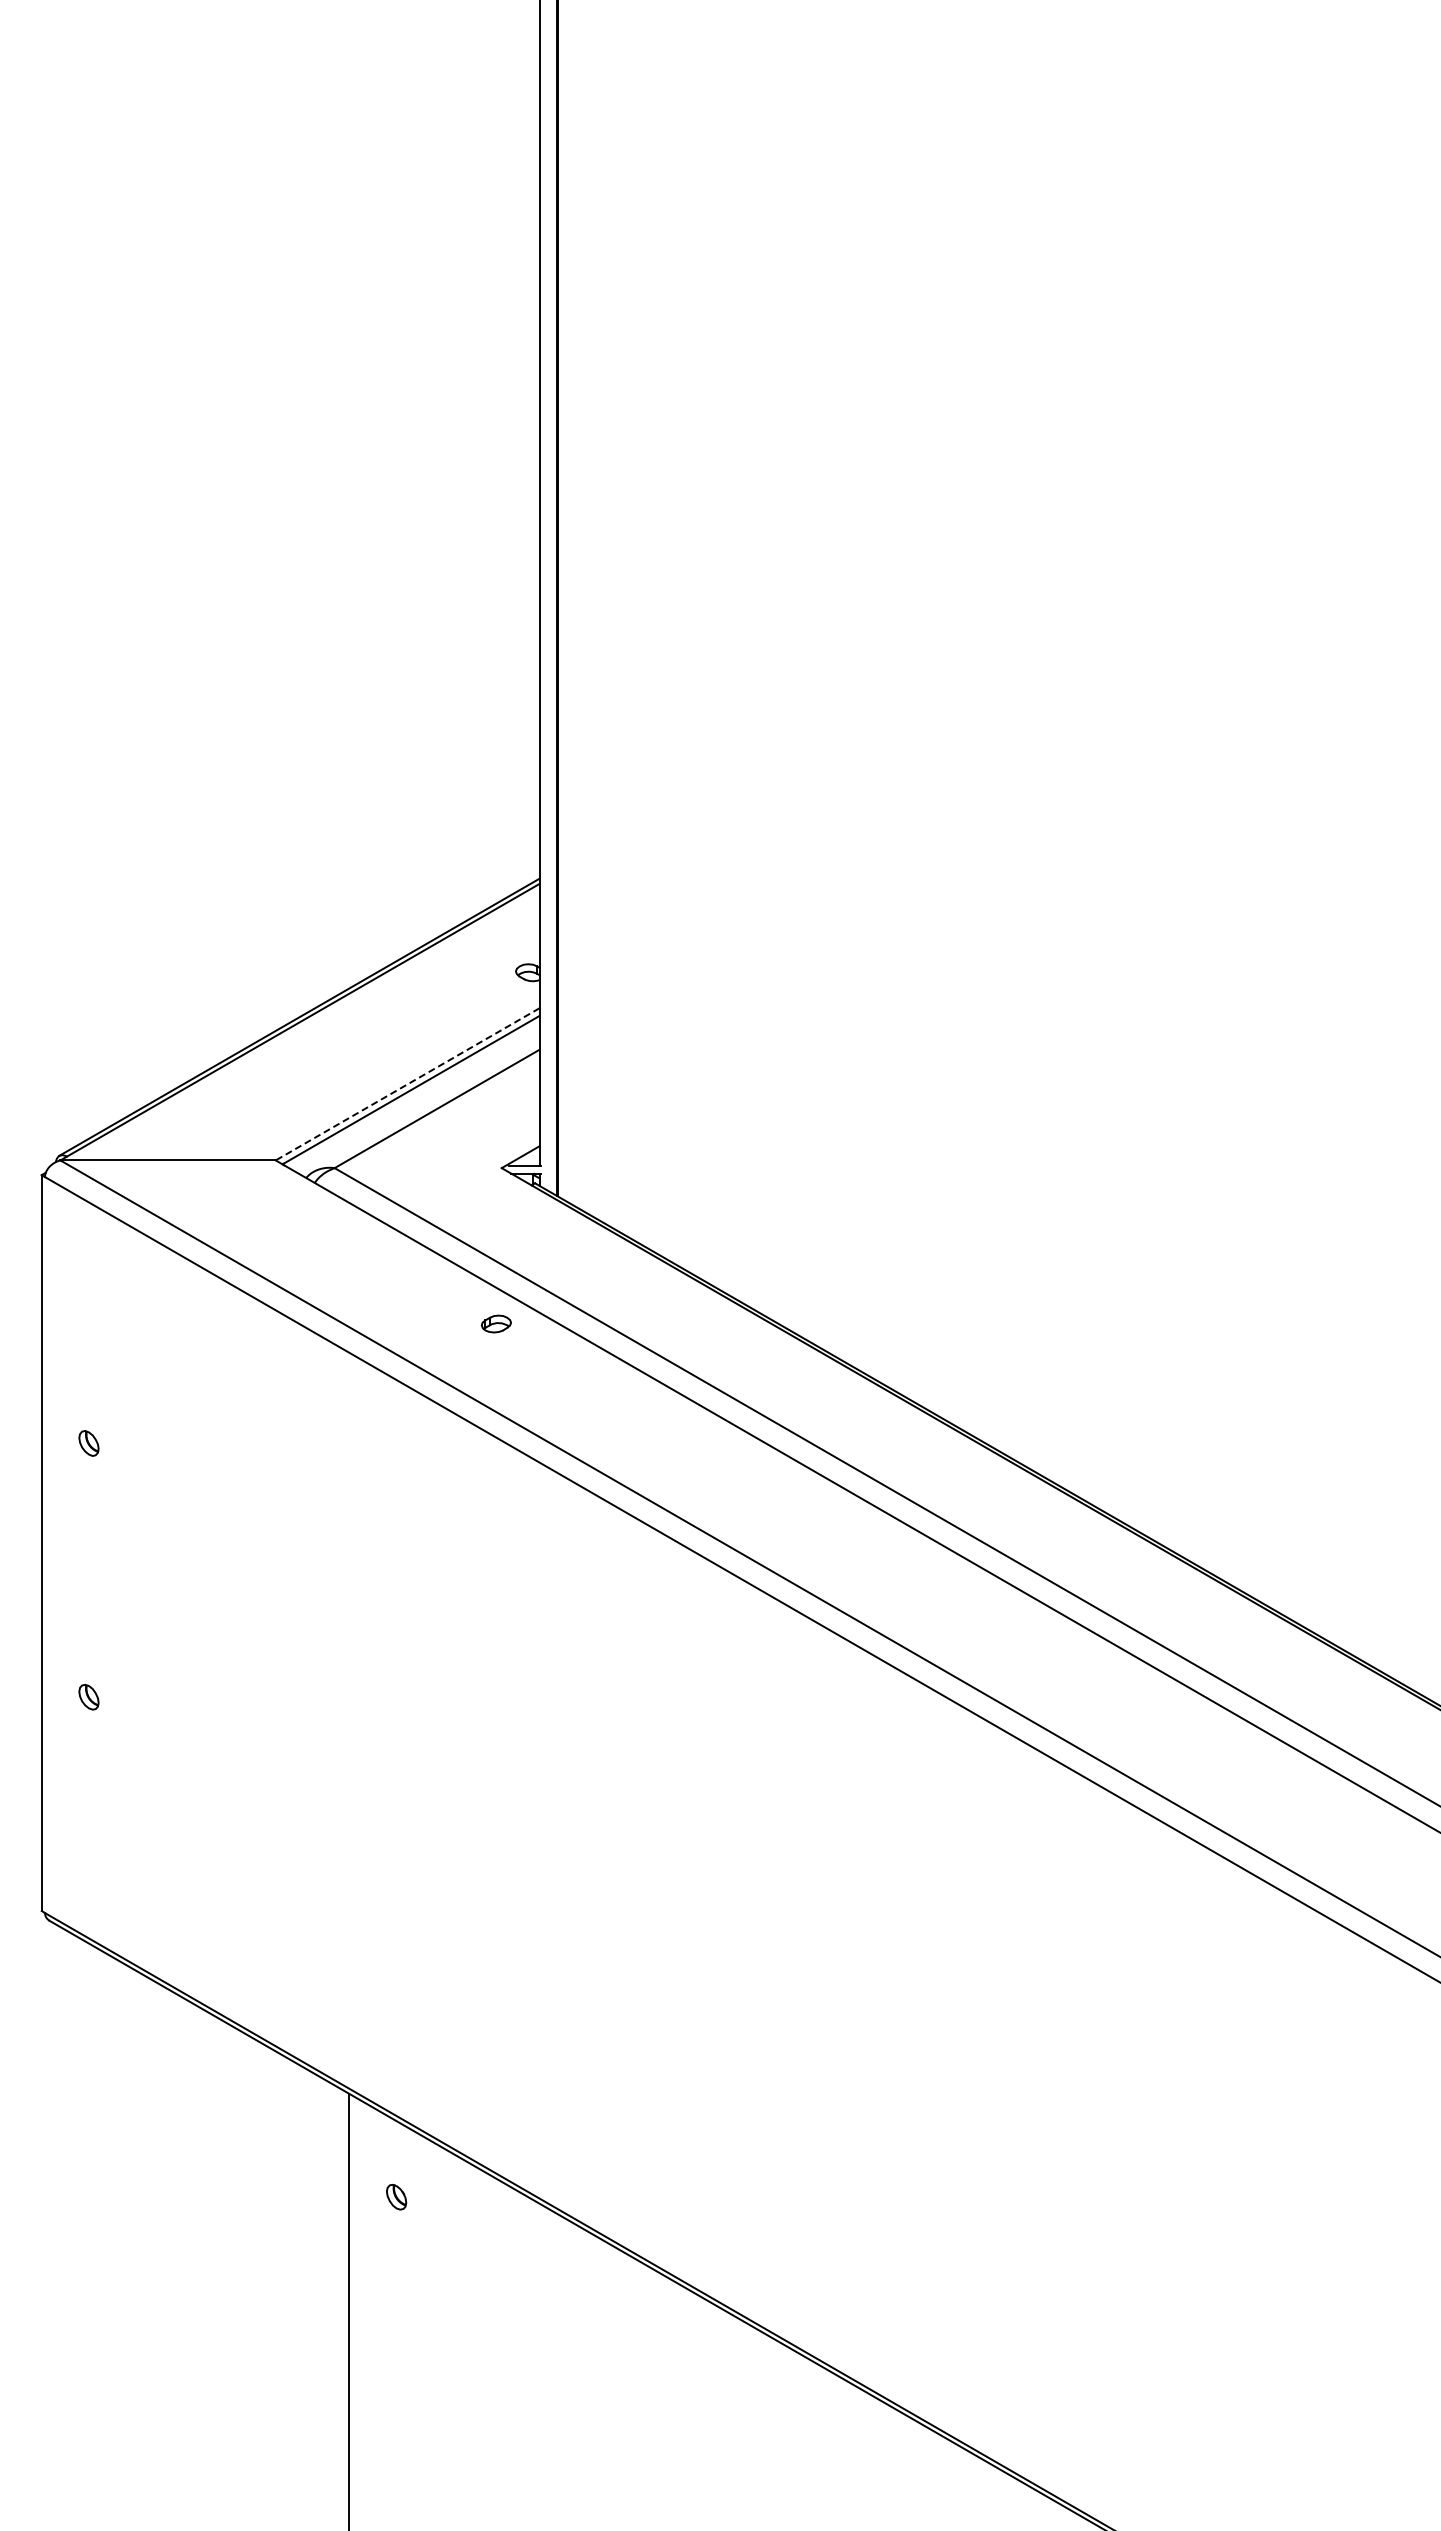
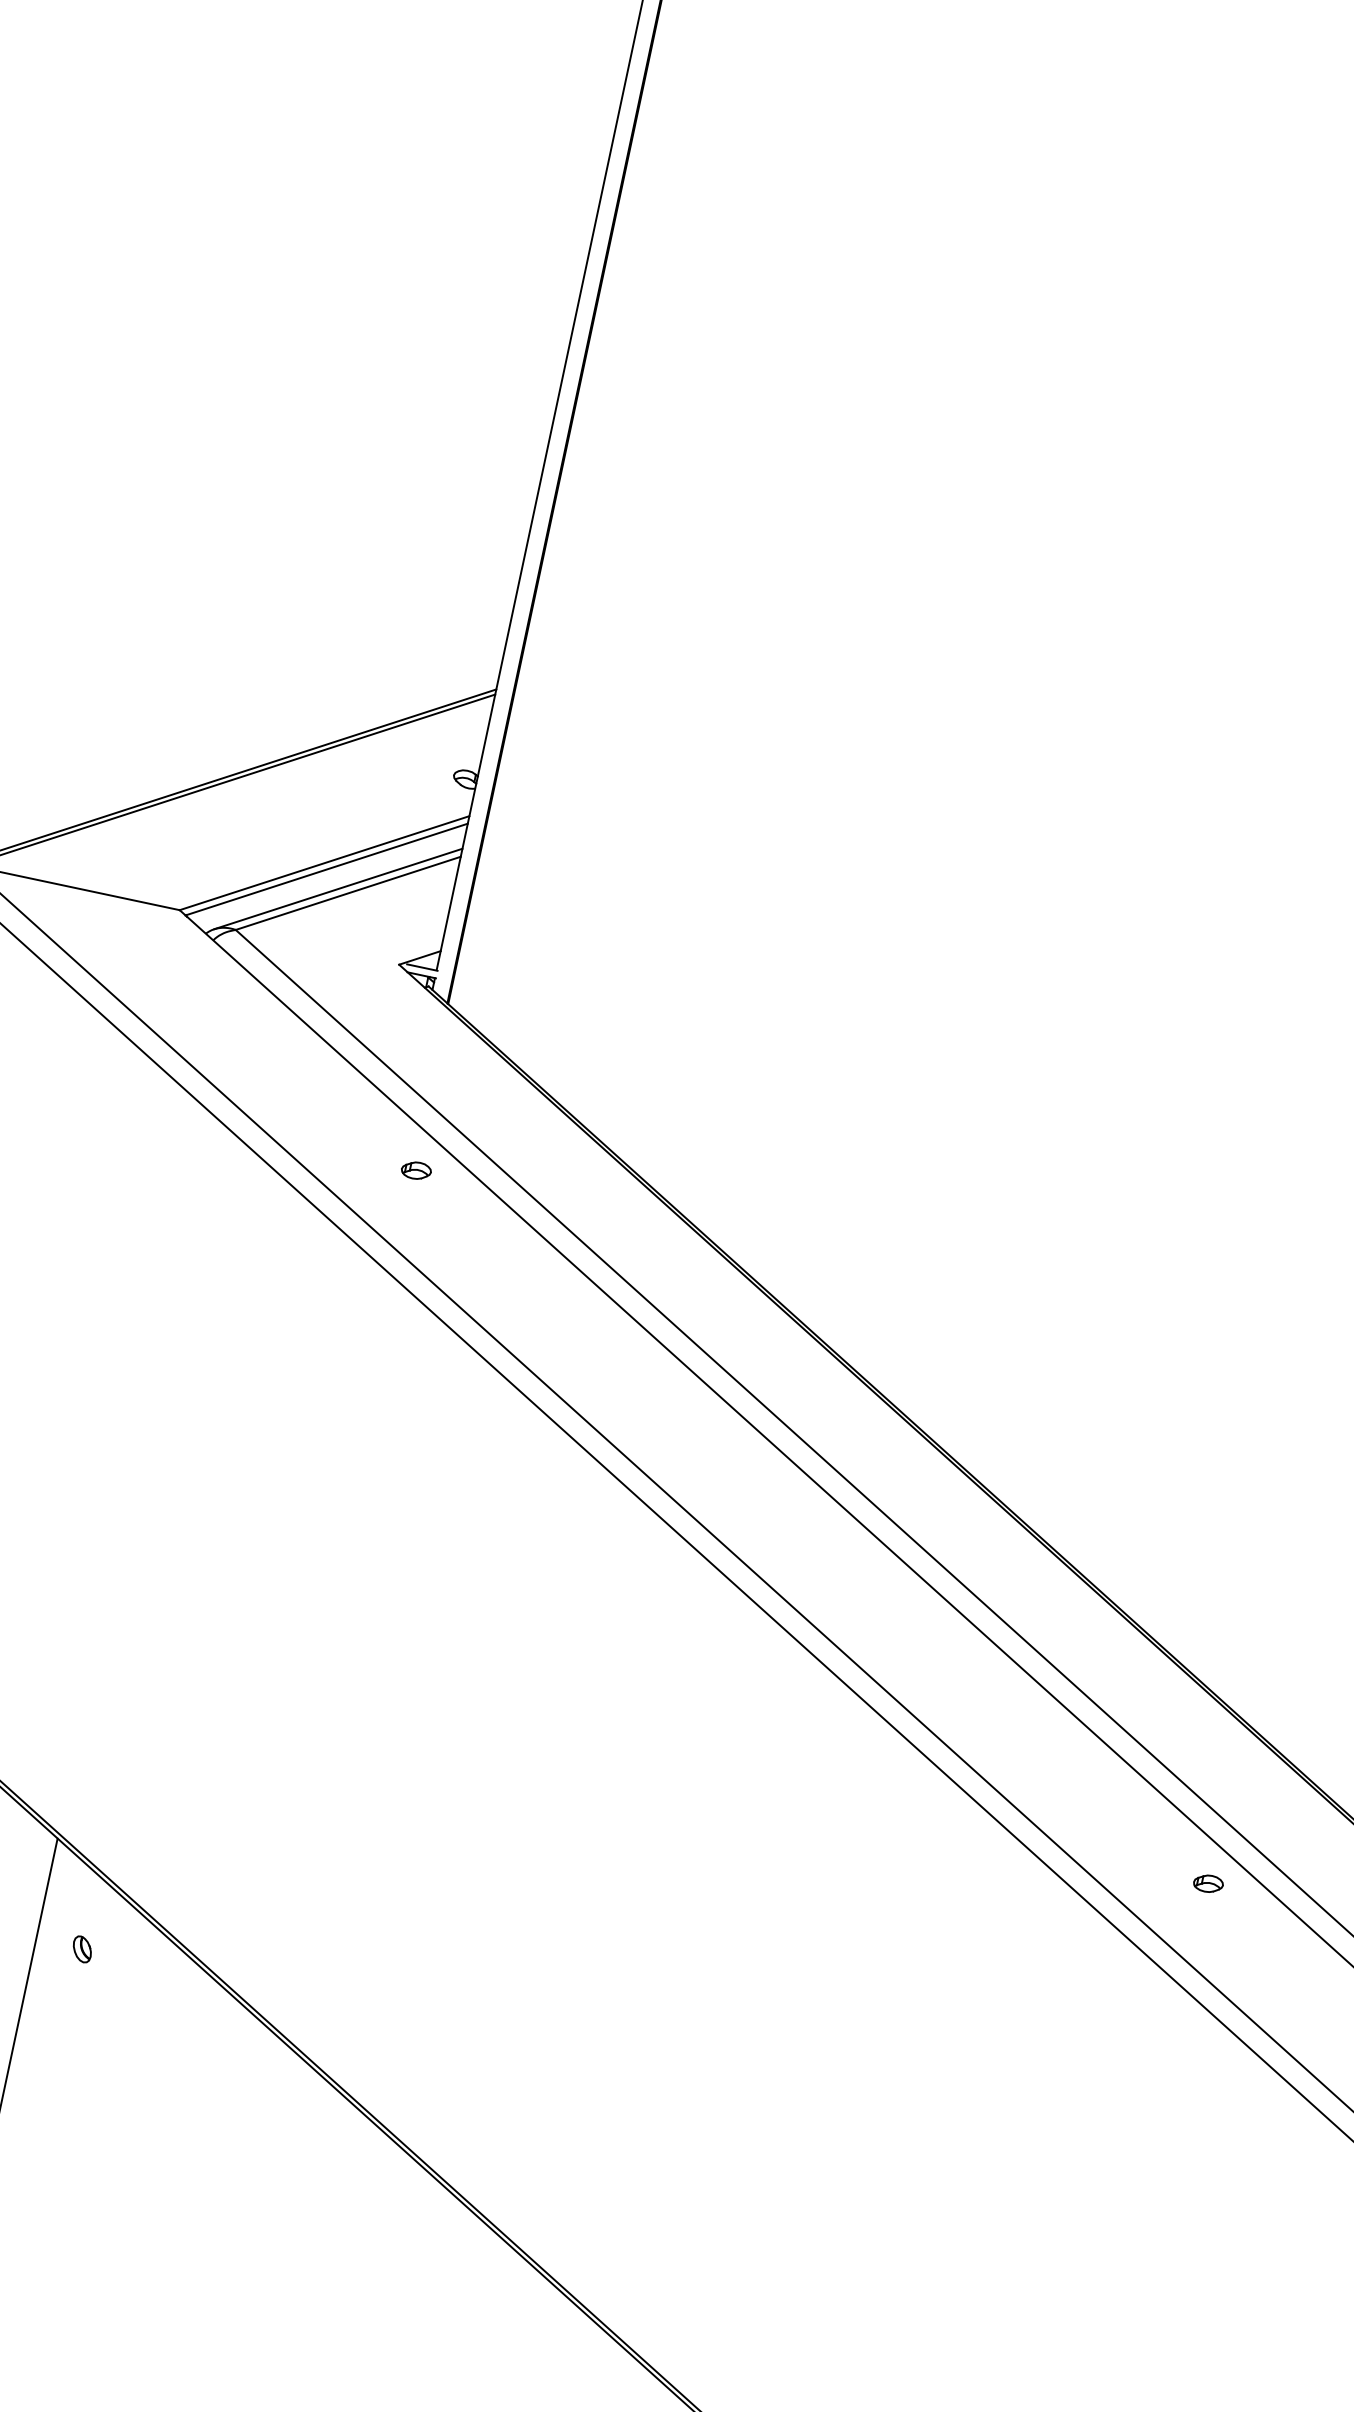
line: (407, 1084) -> (324, 863), dashed -> solid
line: (426, 1106) -> (338, 888), added
part: (495, 1323) -> (415, 1169), moved

